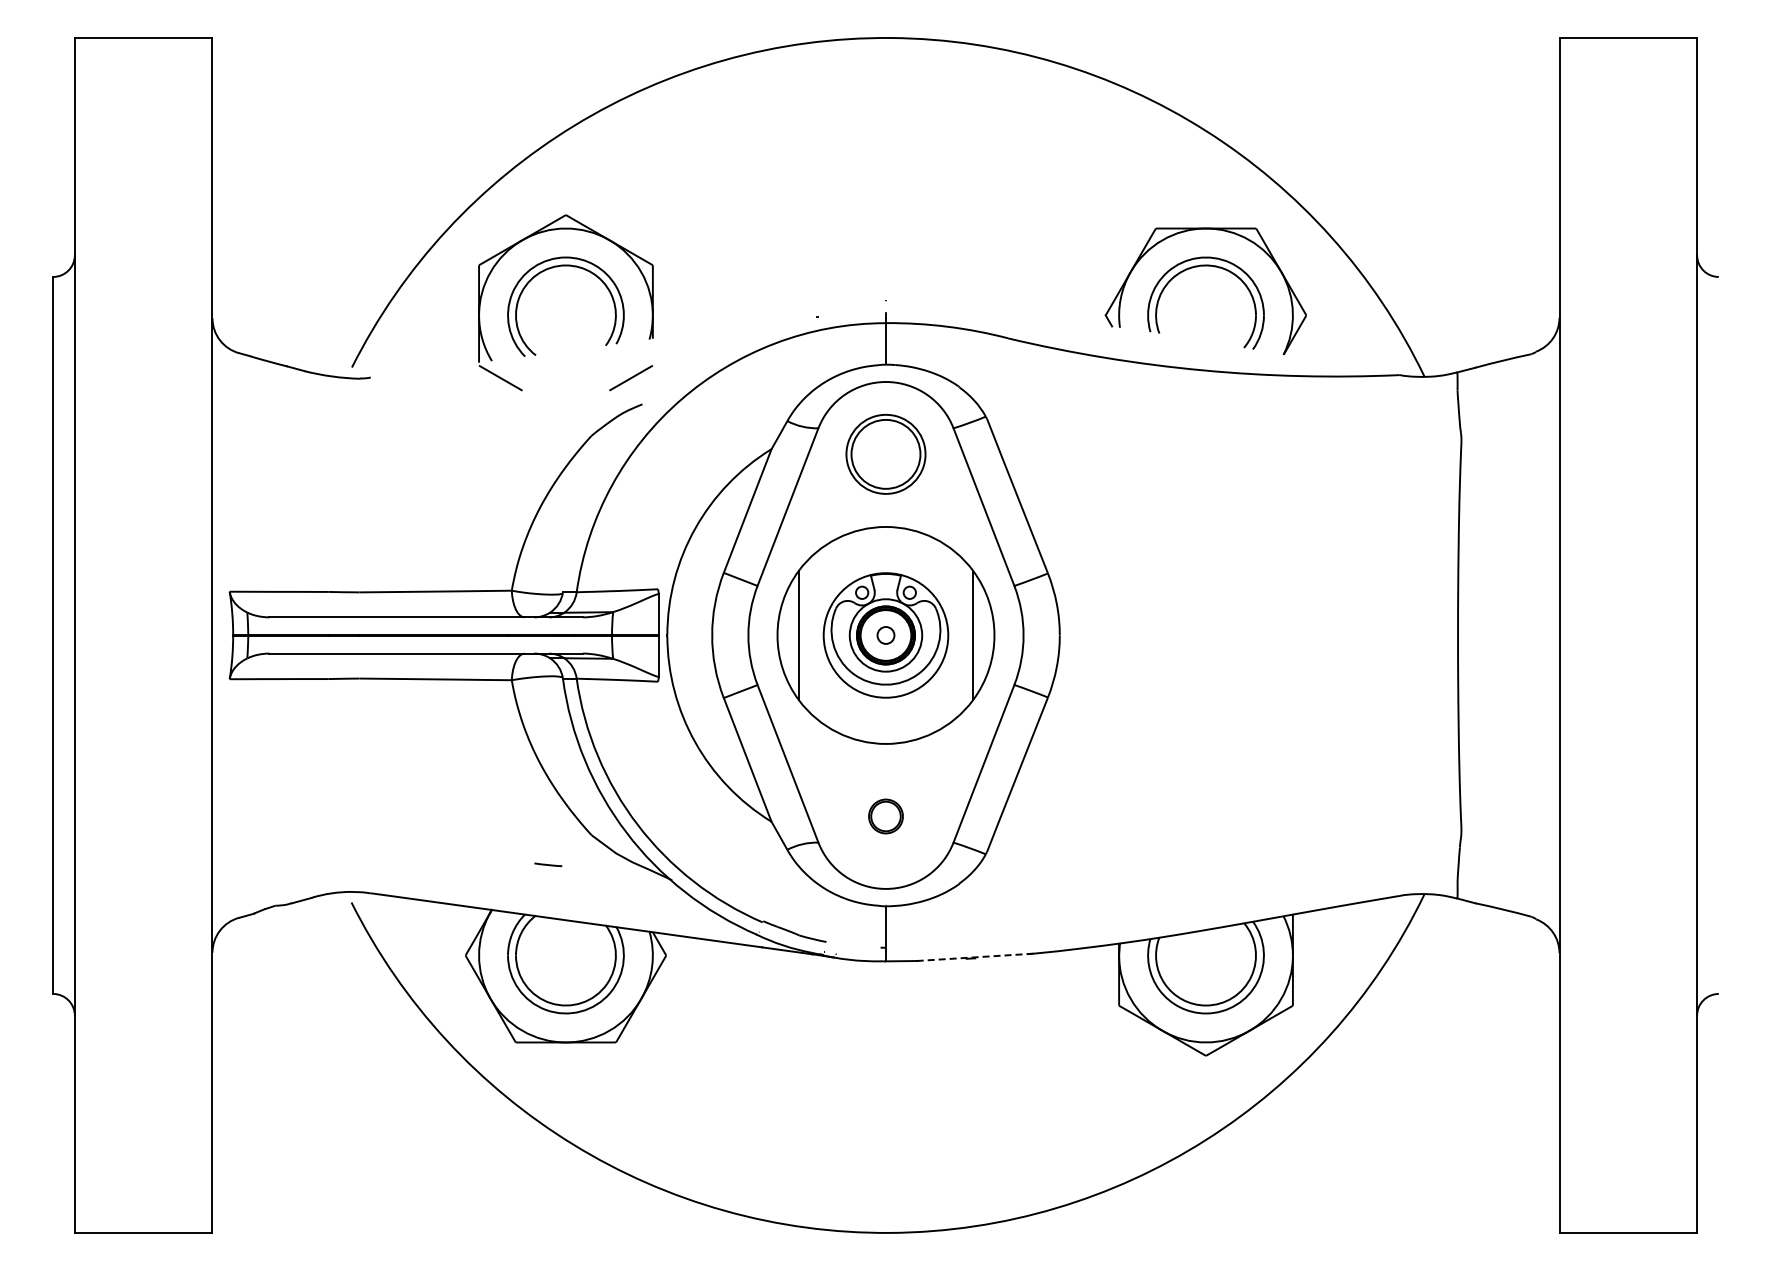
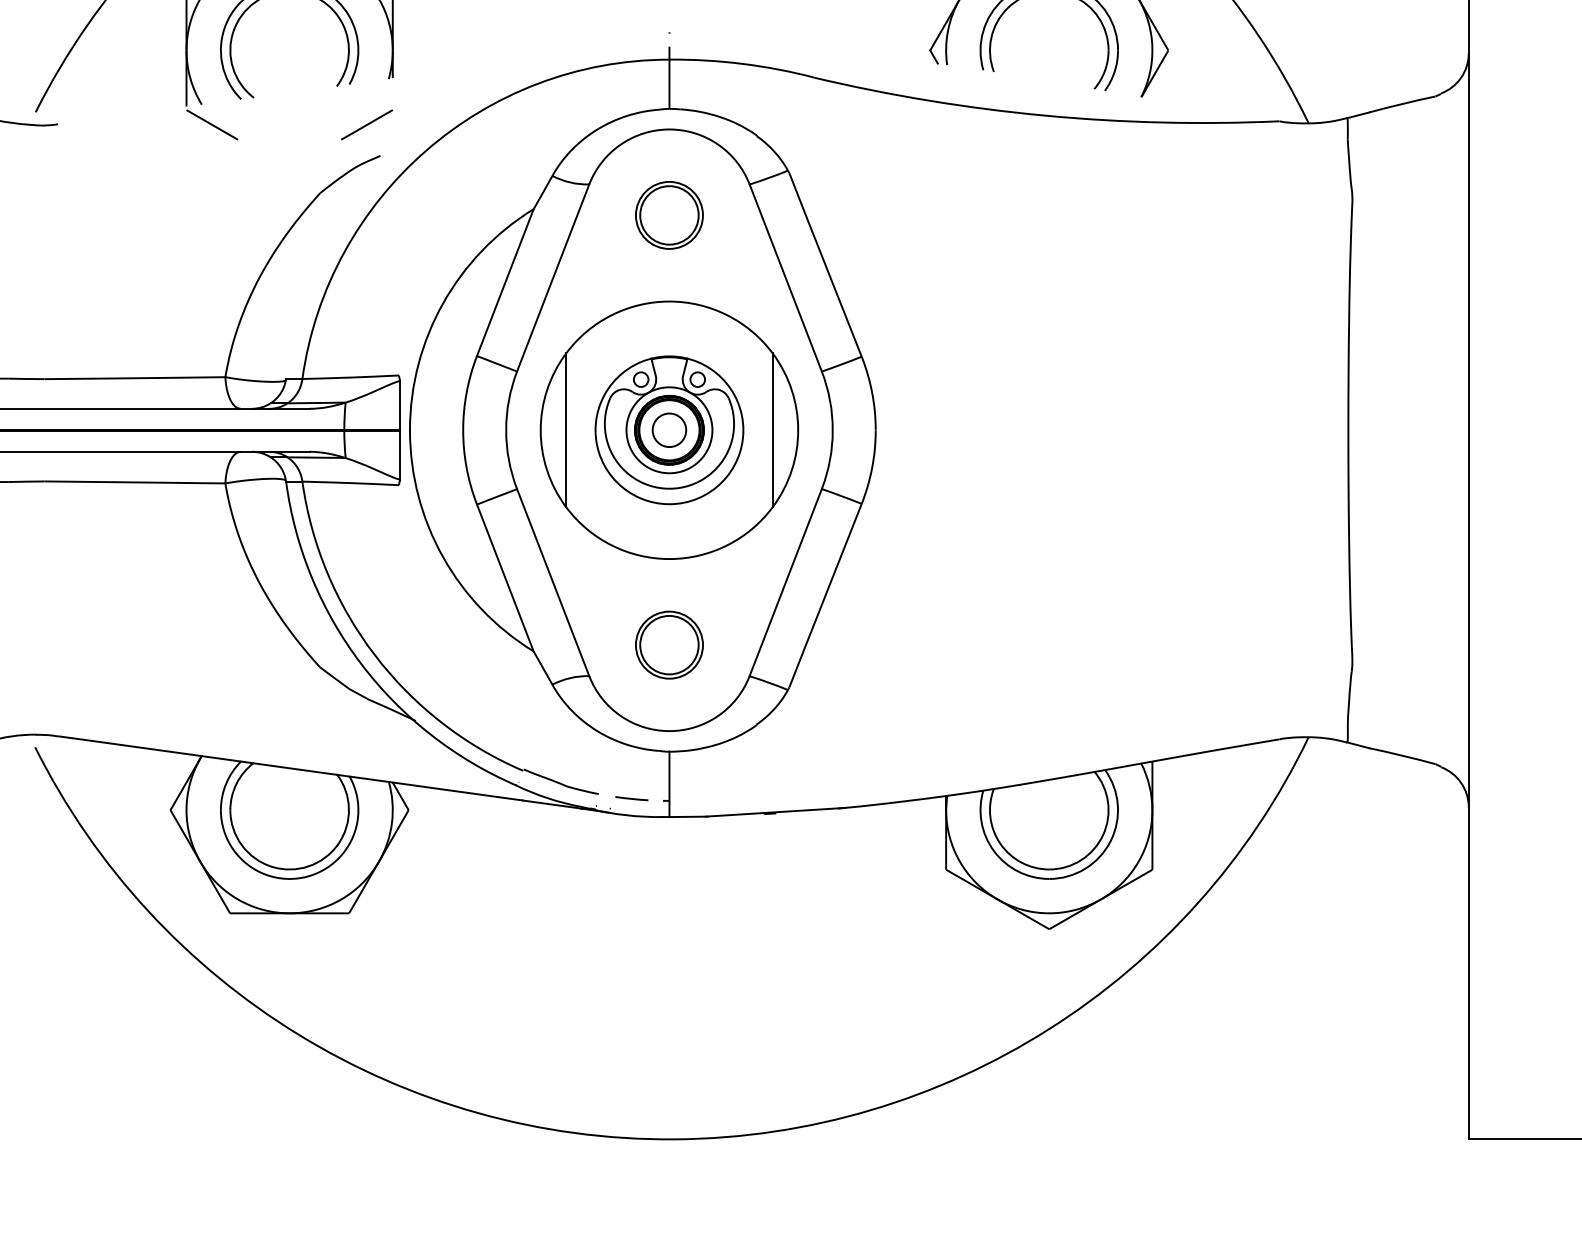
part: (885, 454) -> (668, 215), size x0.71
circle: (885, 635) -> (668, 430), size x1.67
part: (885, 816) -> (668, 645), size x1.67
line: (548, 864) -> (632, 798), moved
line: (975, 957) -> (775, 812), dashed -> solid

